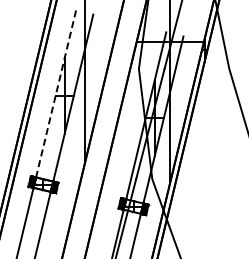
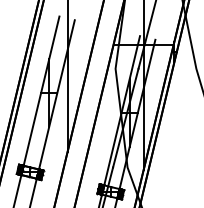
line: (56, 93) -> (41, 90), dashed -> solid

